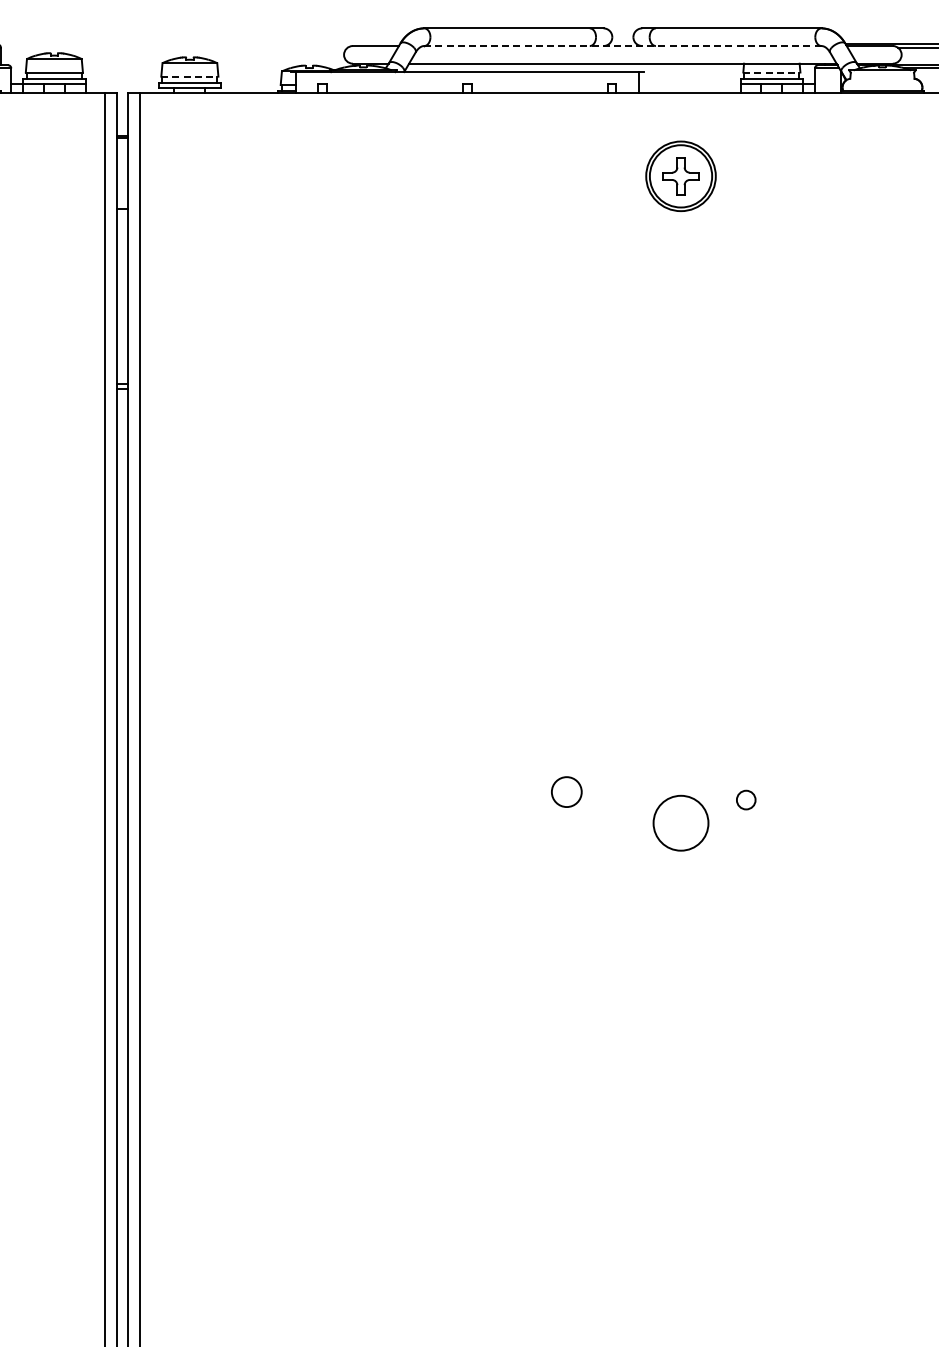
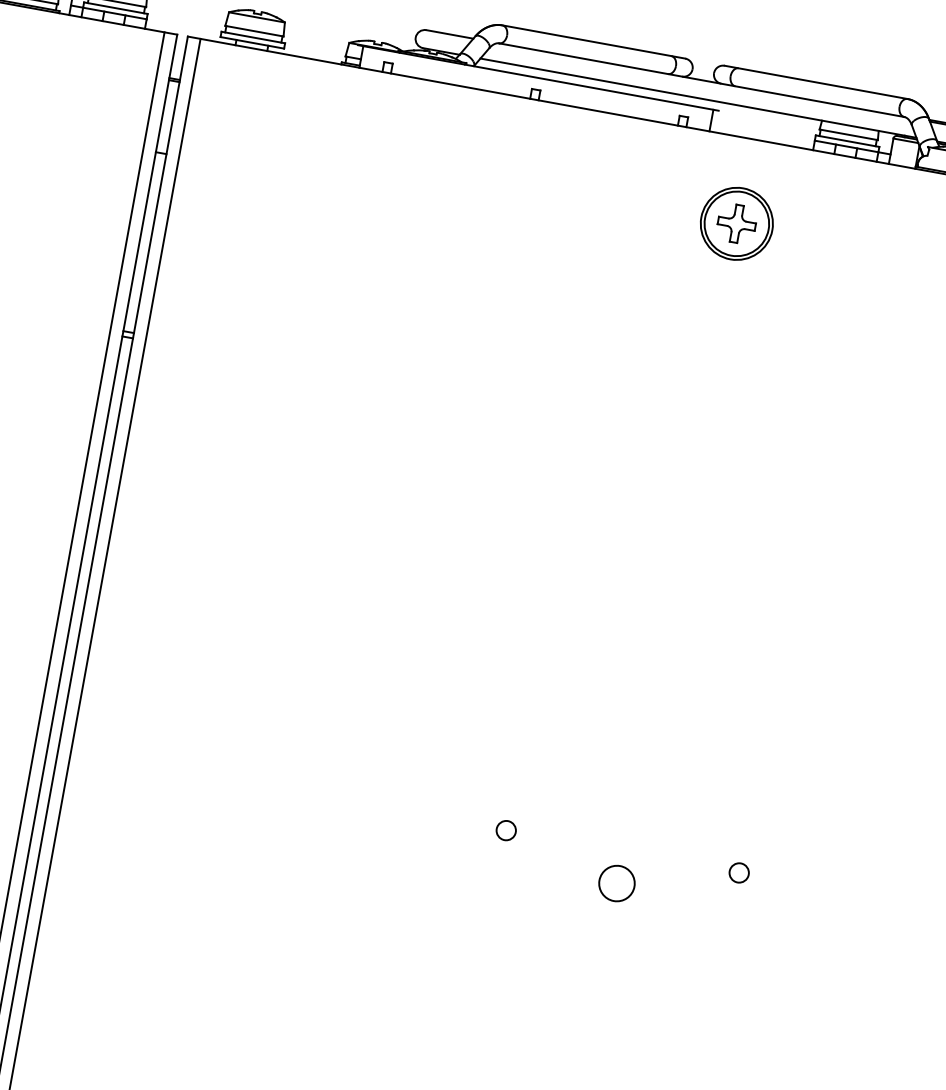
line: (622, 46) -> (701, 80), dashed -> solid
line: (771, 72) -> (848, 134), dashed -> solid
line: (189, 76) -> (254, 30), dashed -> solid
circle: (566, 791) -> (506, 829), size x0.62
circle: (746, 799) -> (739, 872), moved
circle: (680, 823) -> (616, 883), size x0.62

